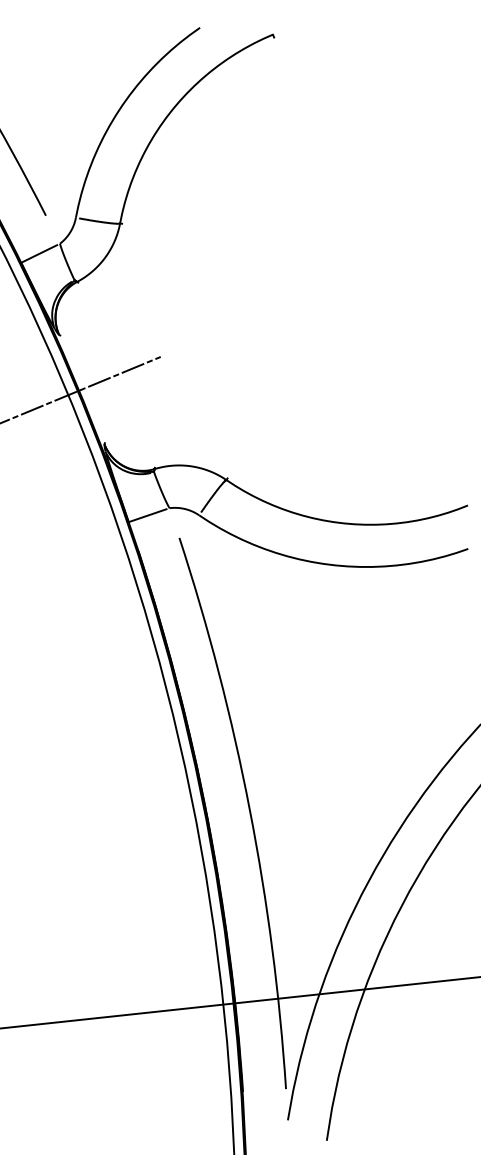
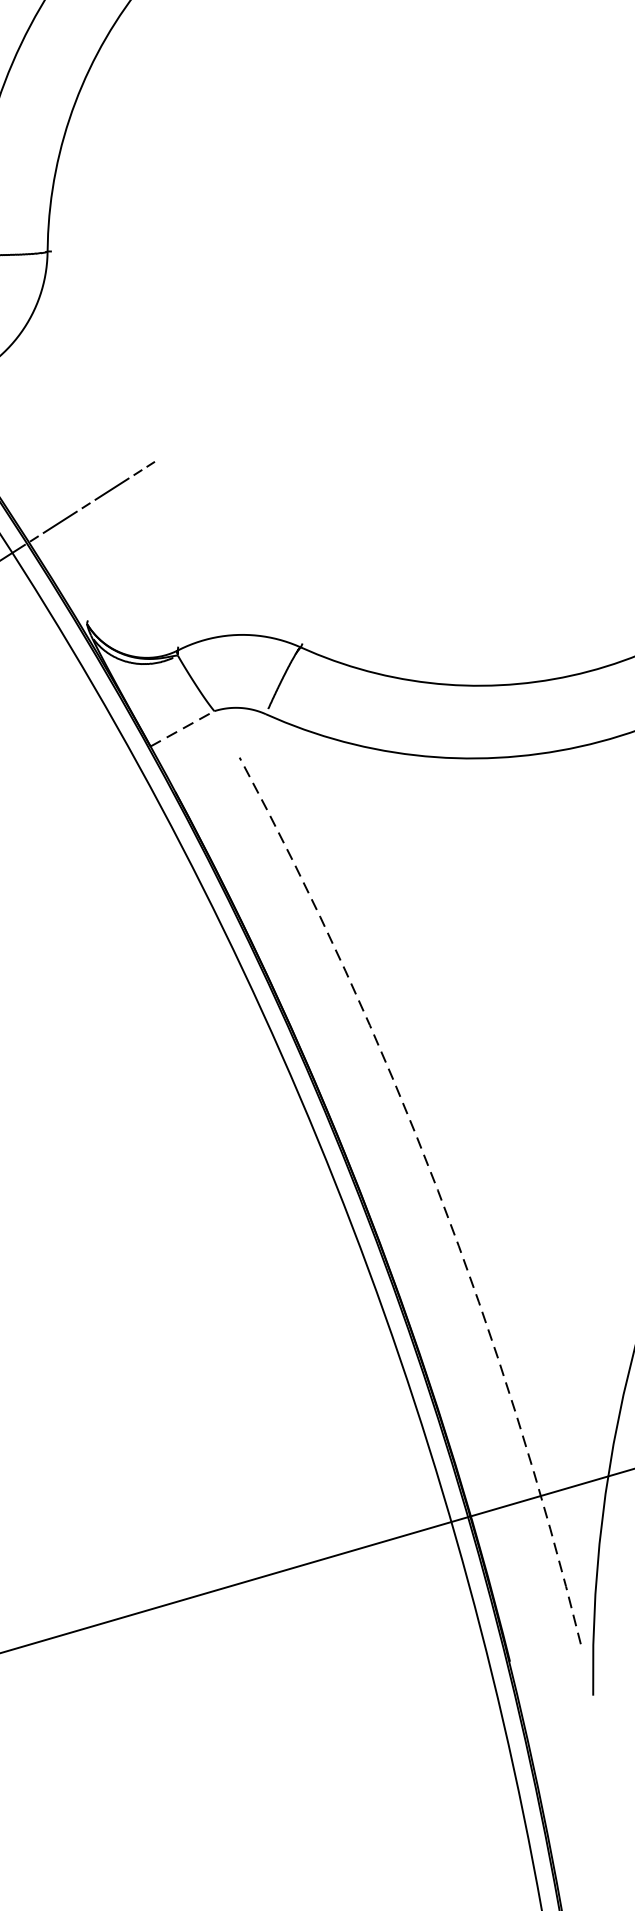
line: (147, 515) -> (179, 729), solid -> dashed
arc: (249, 810) -> (437, 1190), solid -> dashed

